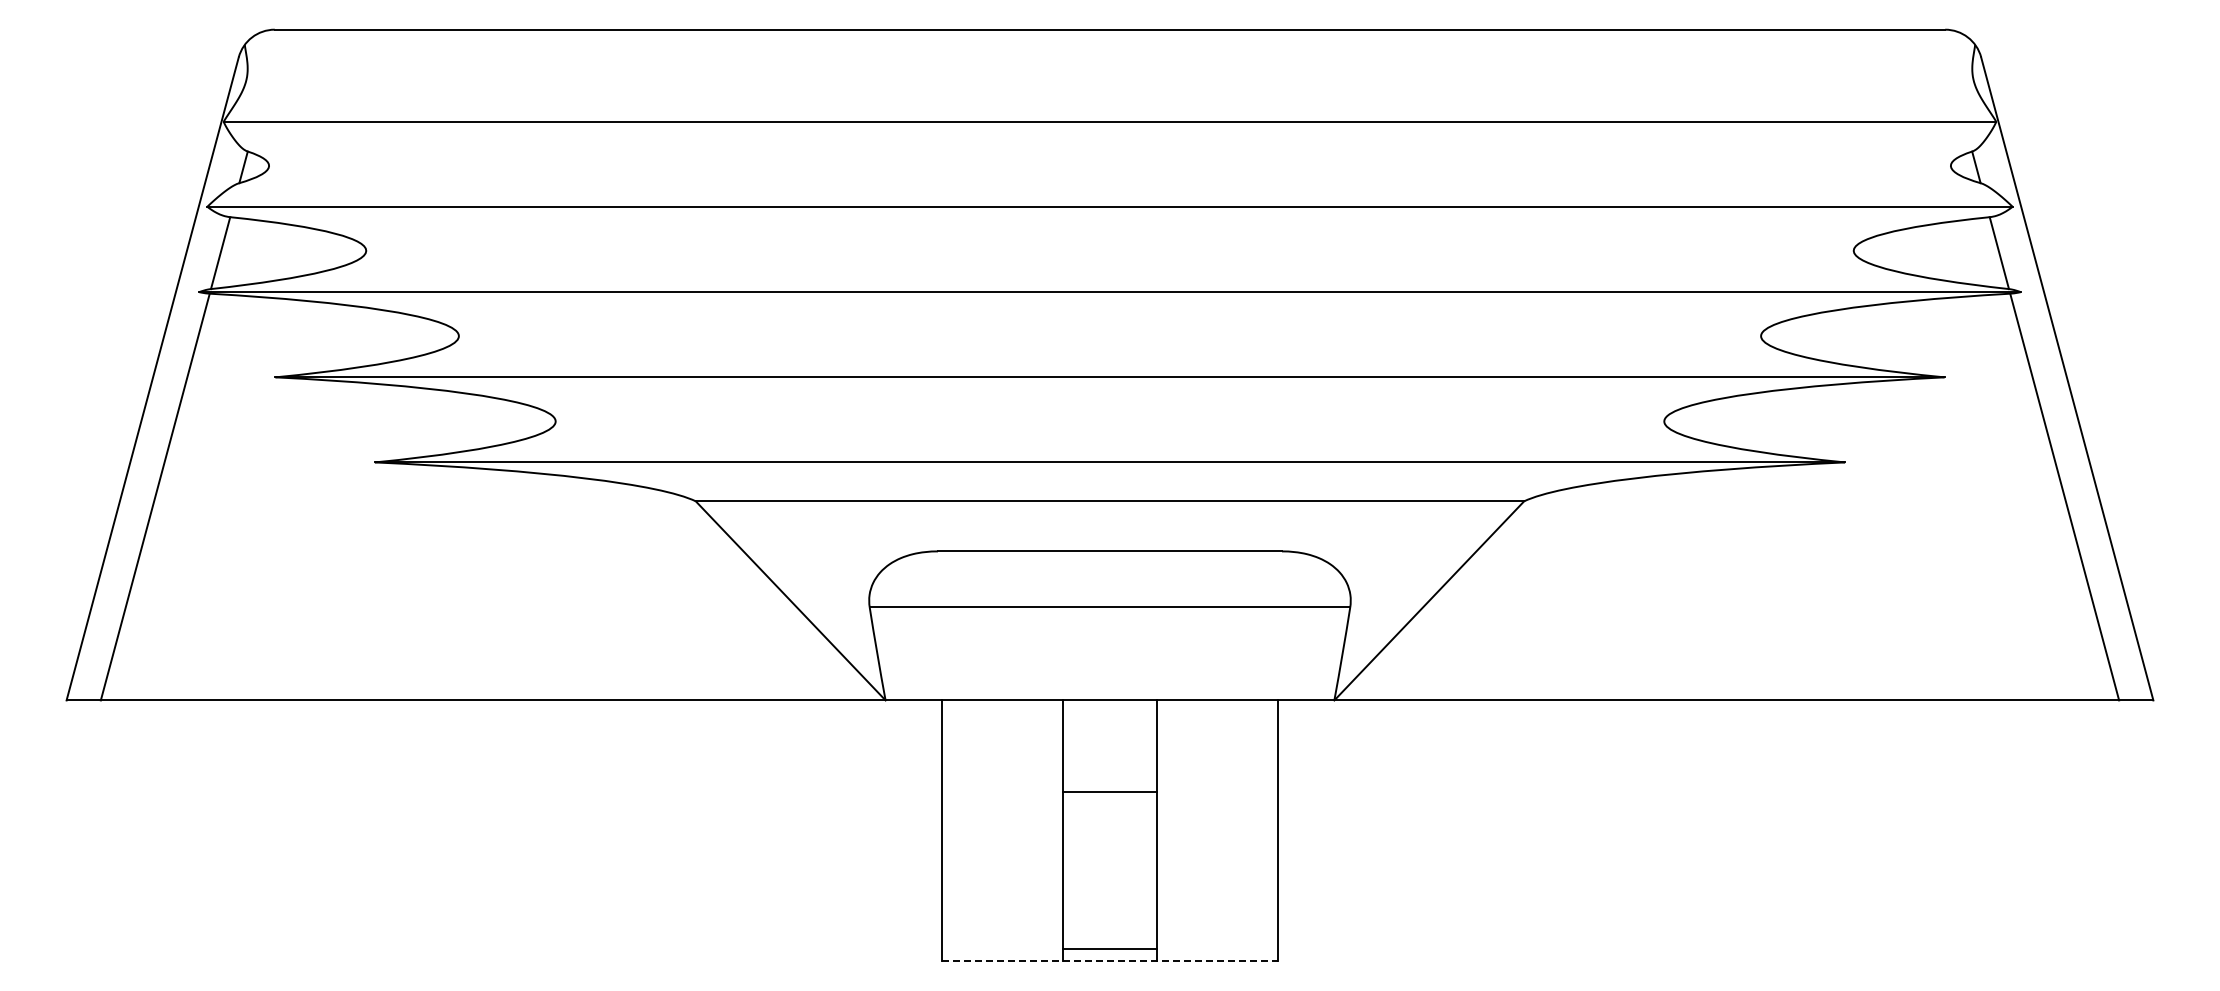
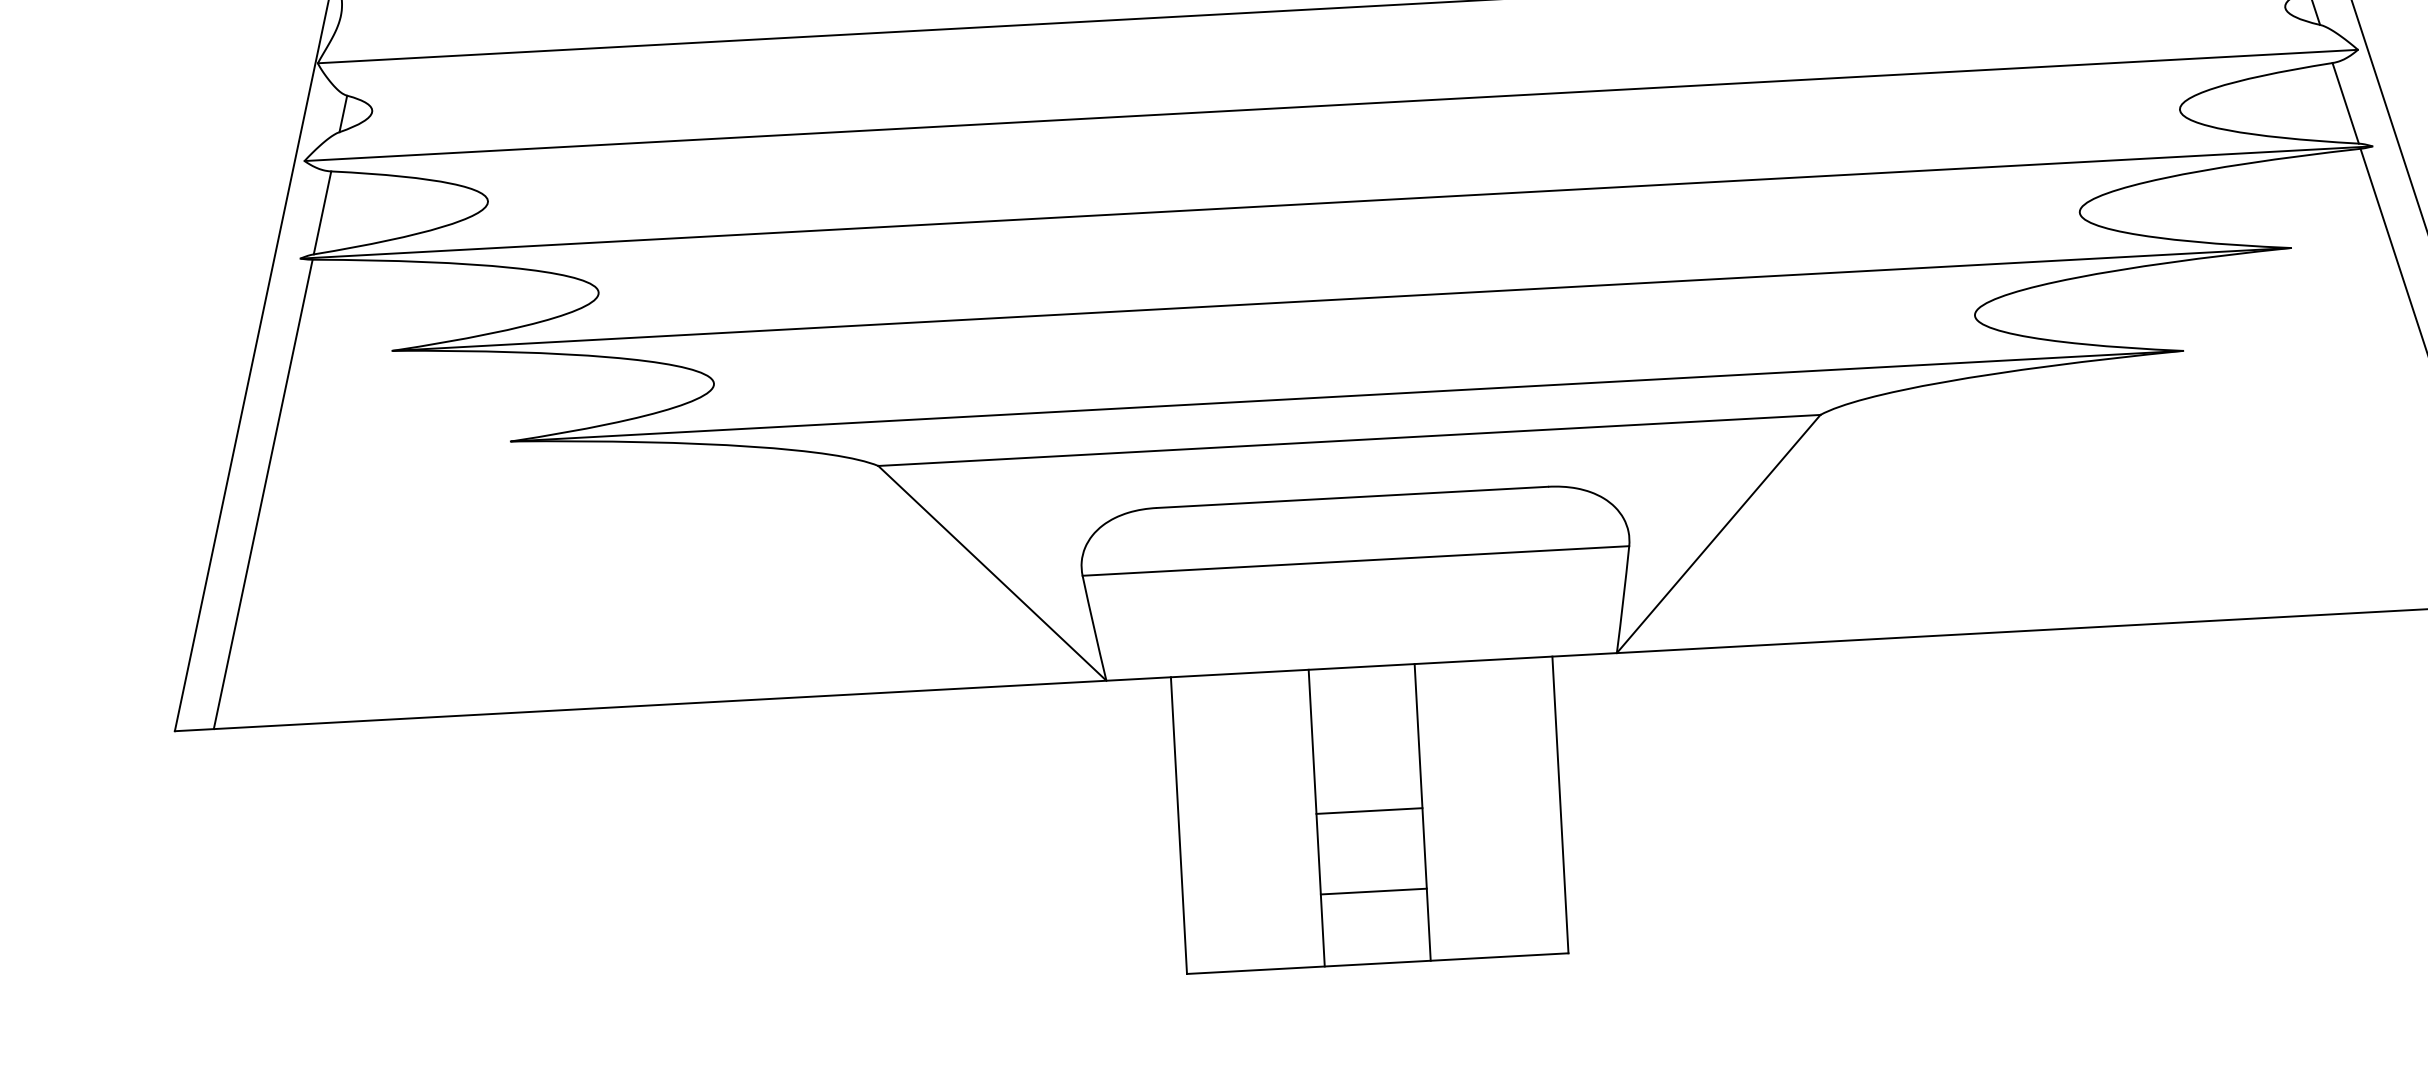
line: (1109, 792) -> (1368, 811), moved
line: (1109, 948) -> (1373, 891), moved
line: (1110, 961) -> (1378, 963), dashed -> solid

